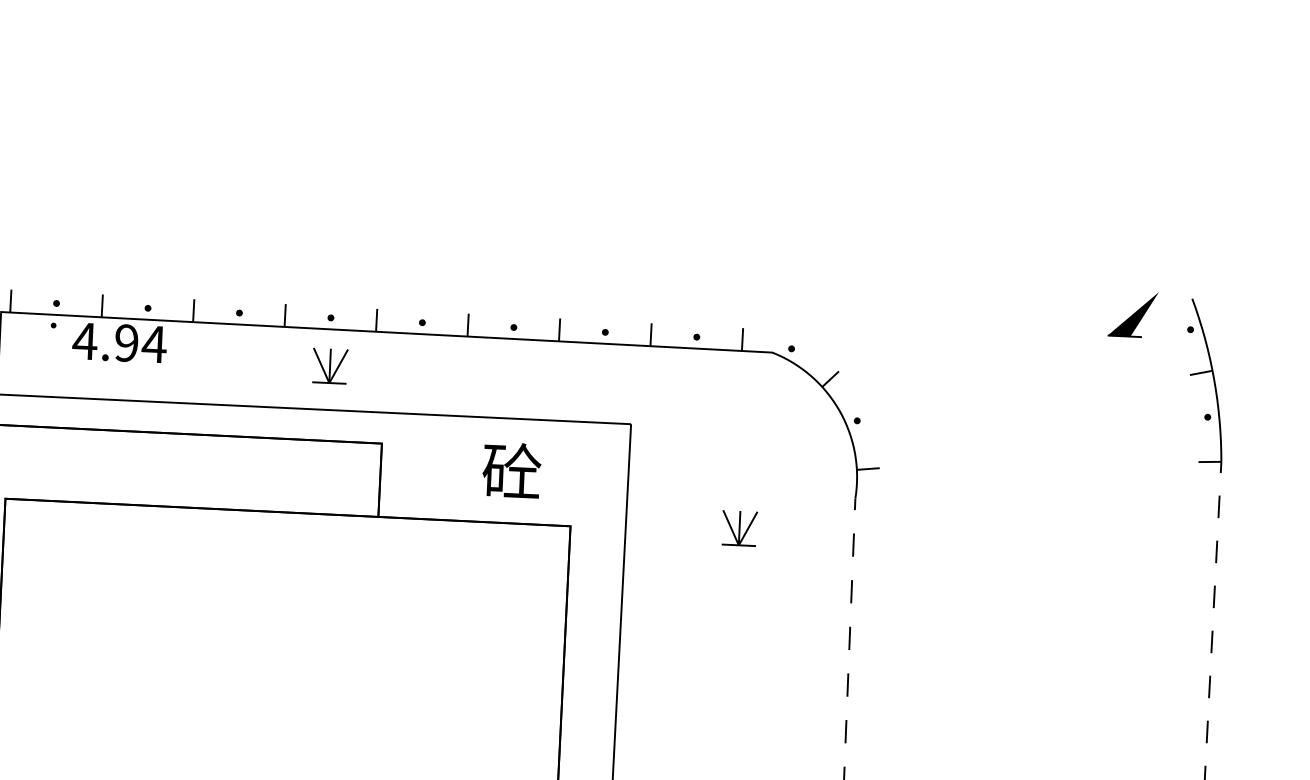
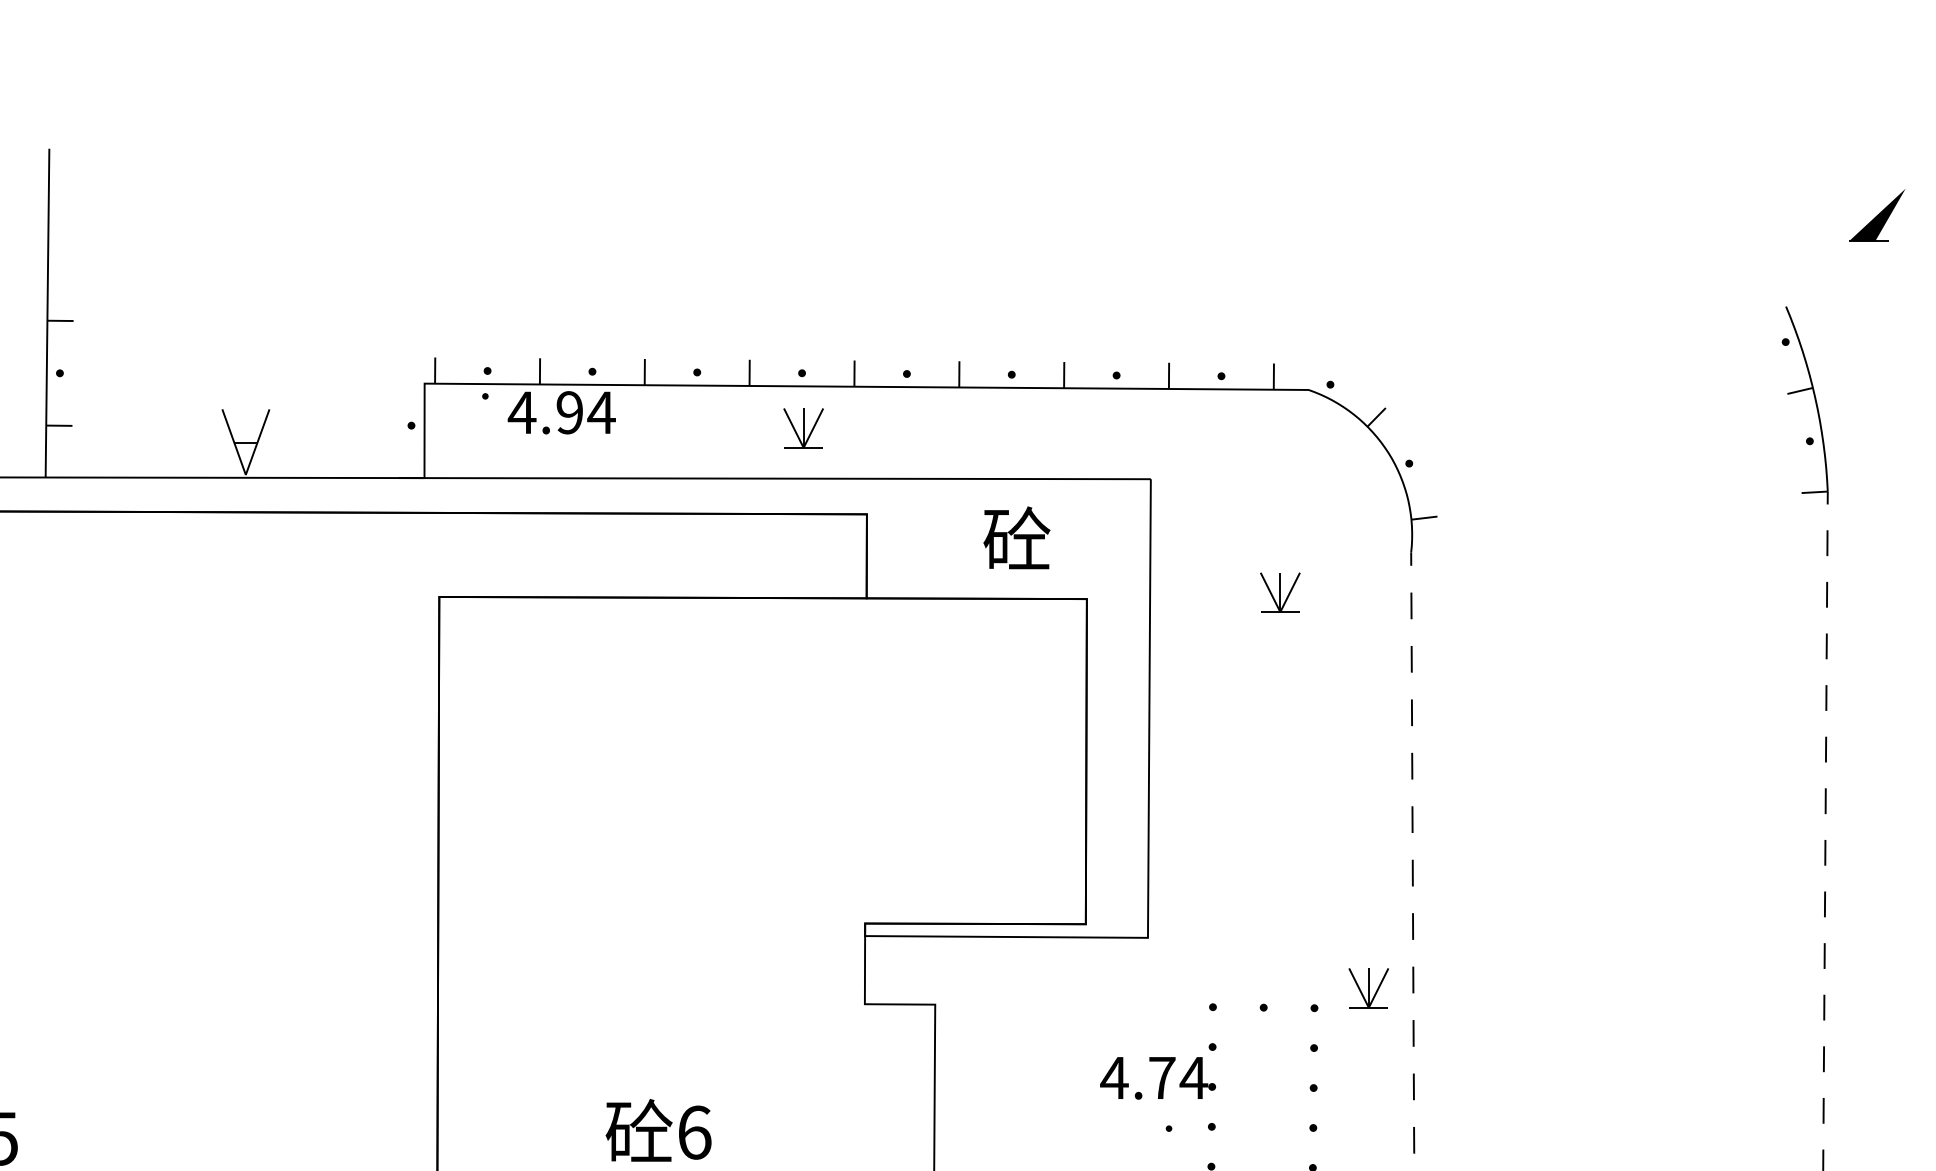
part: (1133, 314) -> (1877, 215), moved

